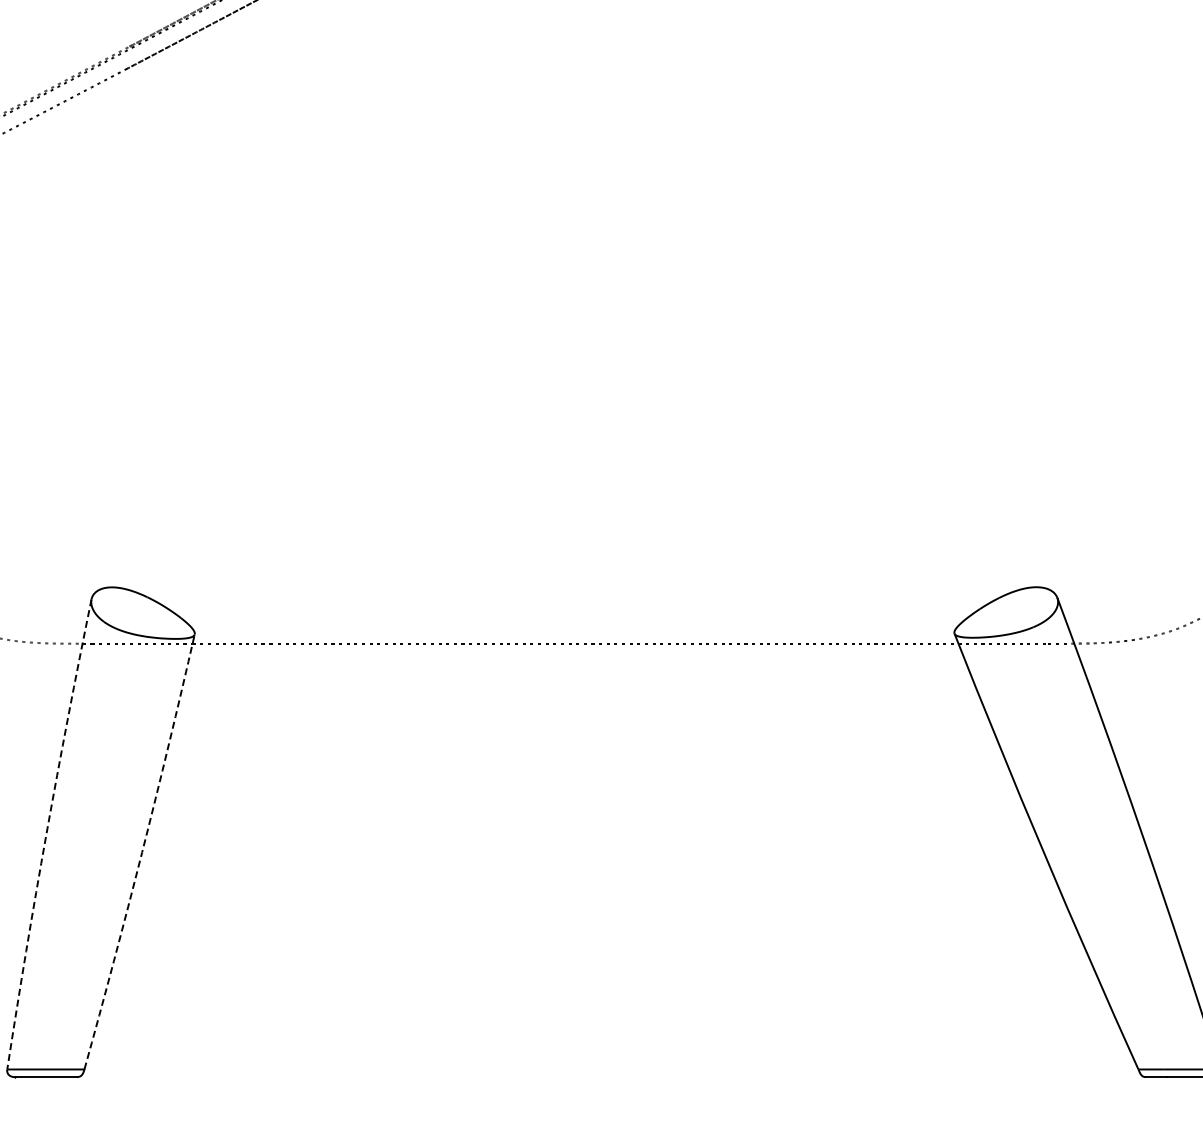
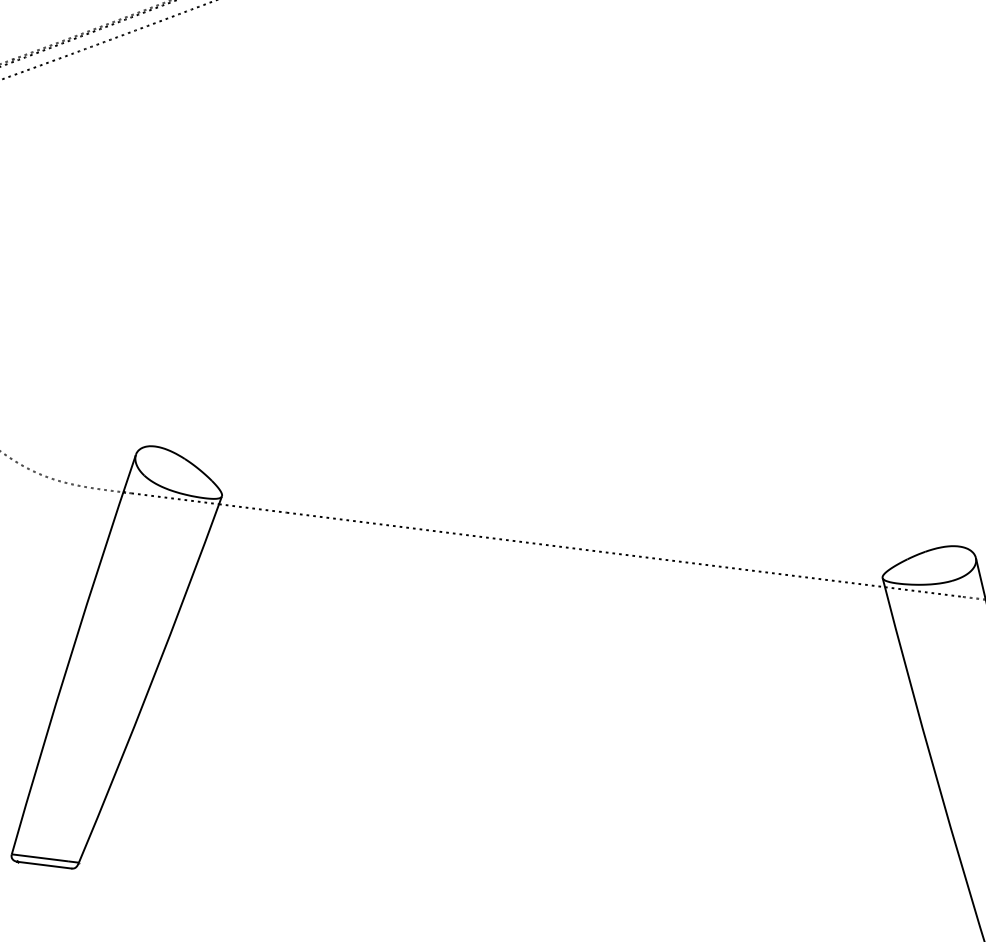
arc: (46, 833) -> (71, 653), dashed -> solid
arc: (142, 852) -> (152, 680), dashed -> solid

